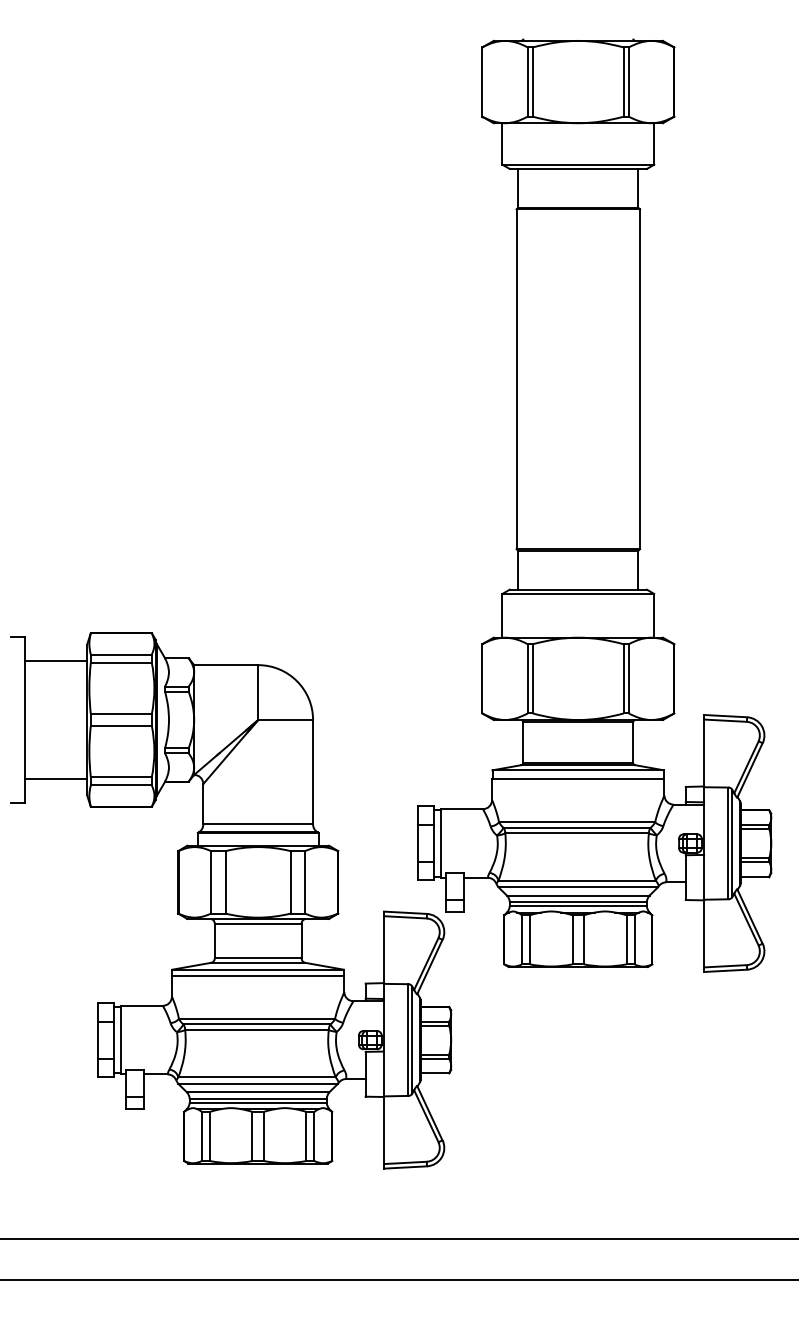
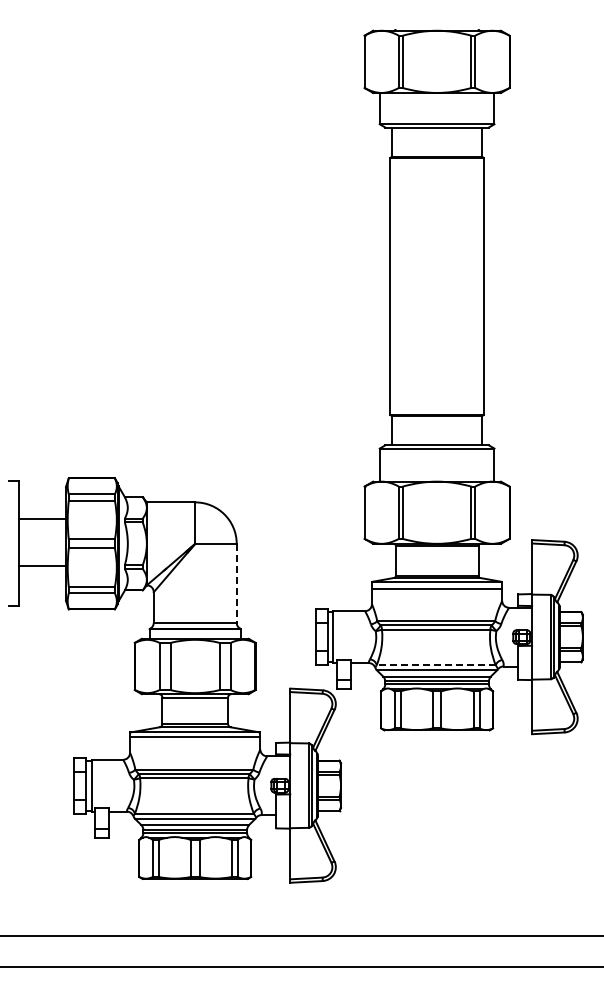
line: (56, 660) -> (42, 518), moved
line: (312, 772) -> (236, 583), solid -> dashed
line: (56, 779) -> (42, 565), moved
line: (576, 881) -> (435, 665), solid -> dashed

